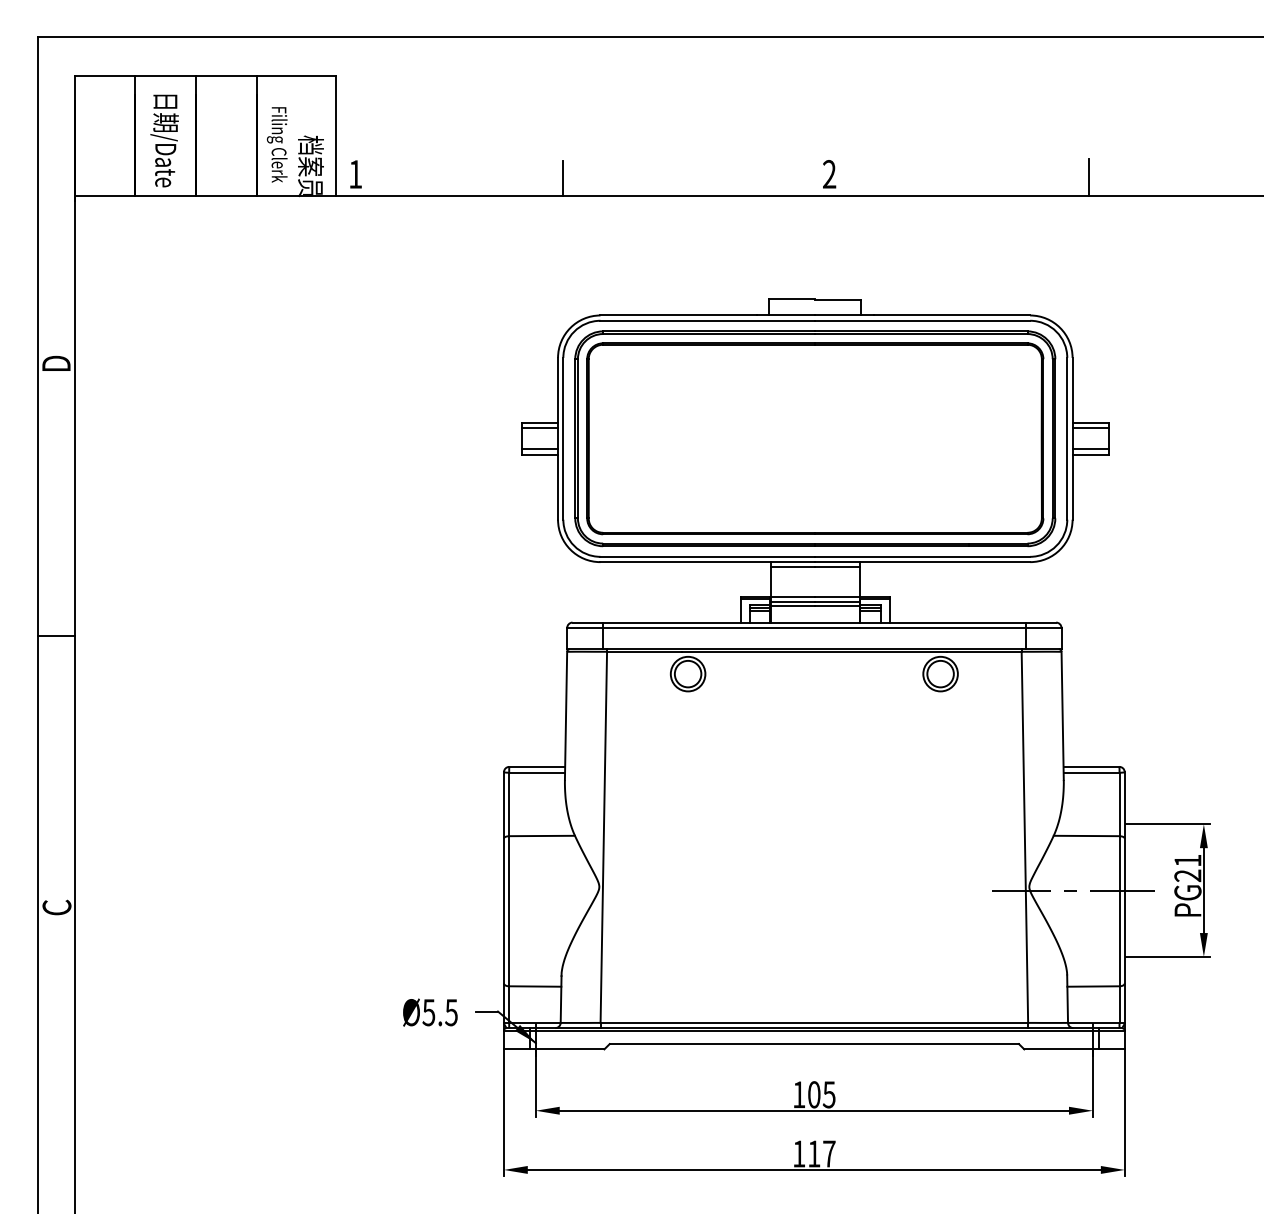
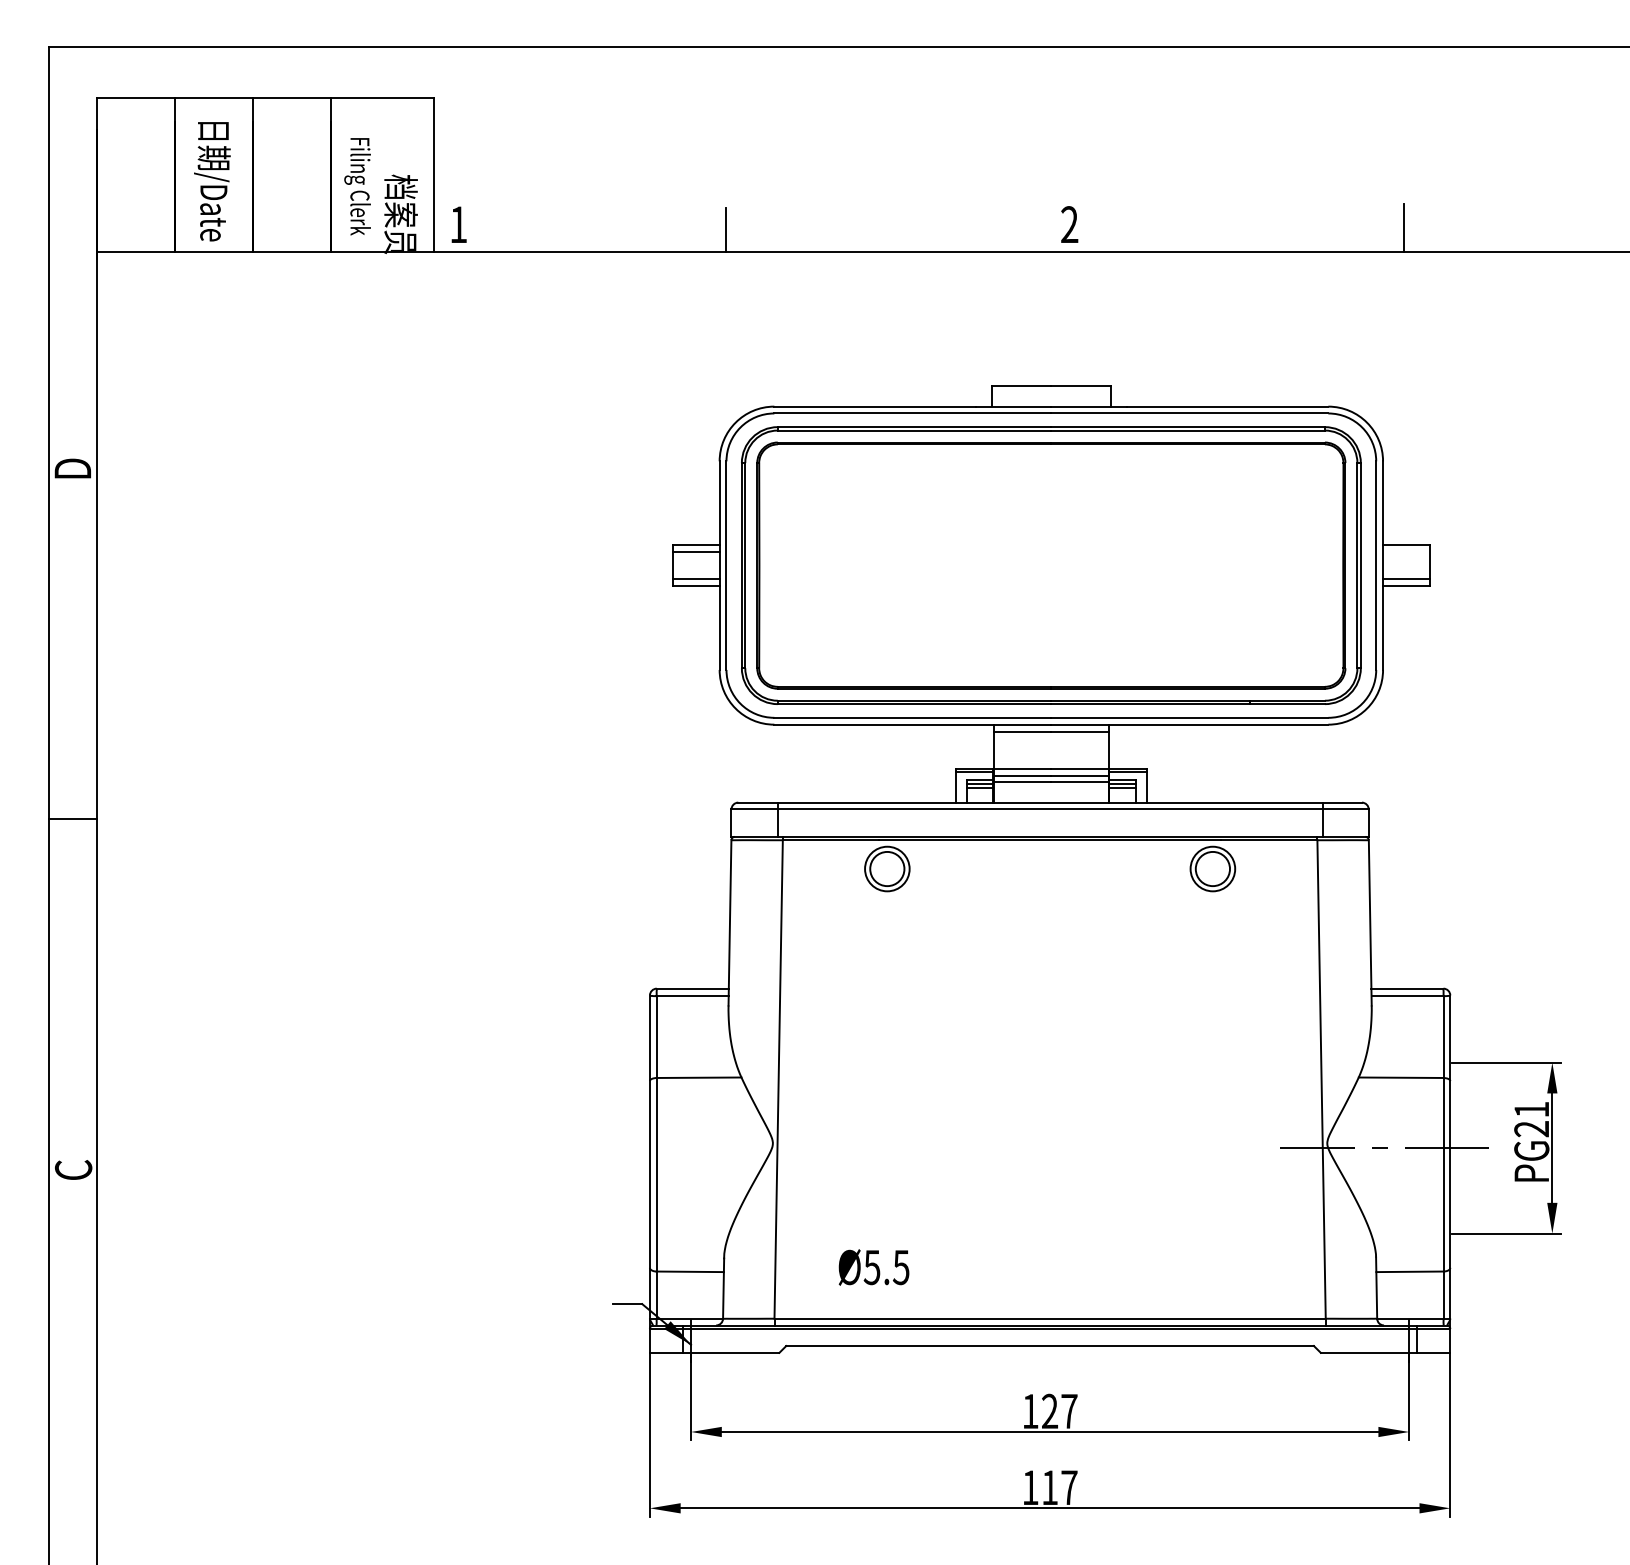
line: (1090, 427) -> (1406, 551), removed
text: (429, 1012) -> (873, 1267), moved
text: (821, 1094) -> (1059, 1411), 105 -> 127

